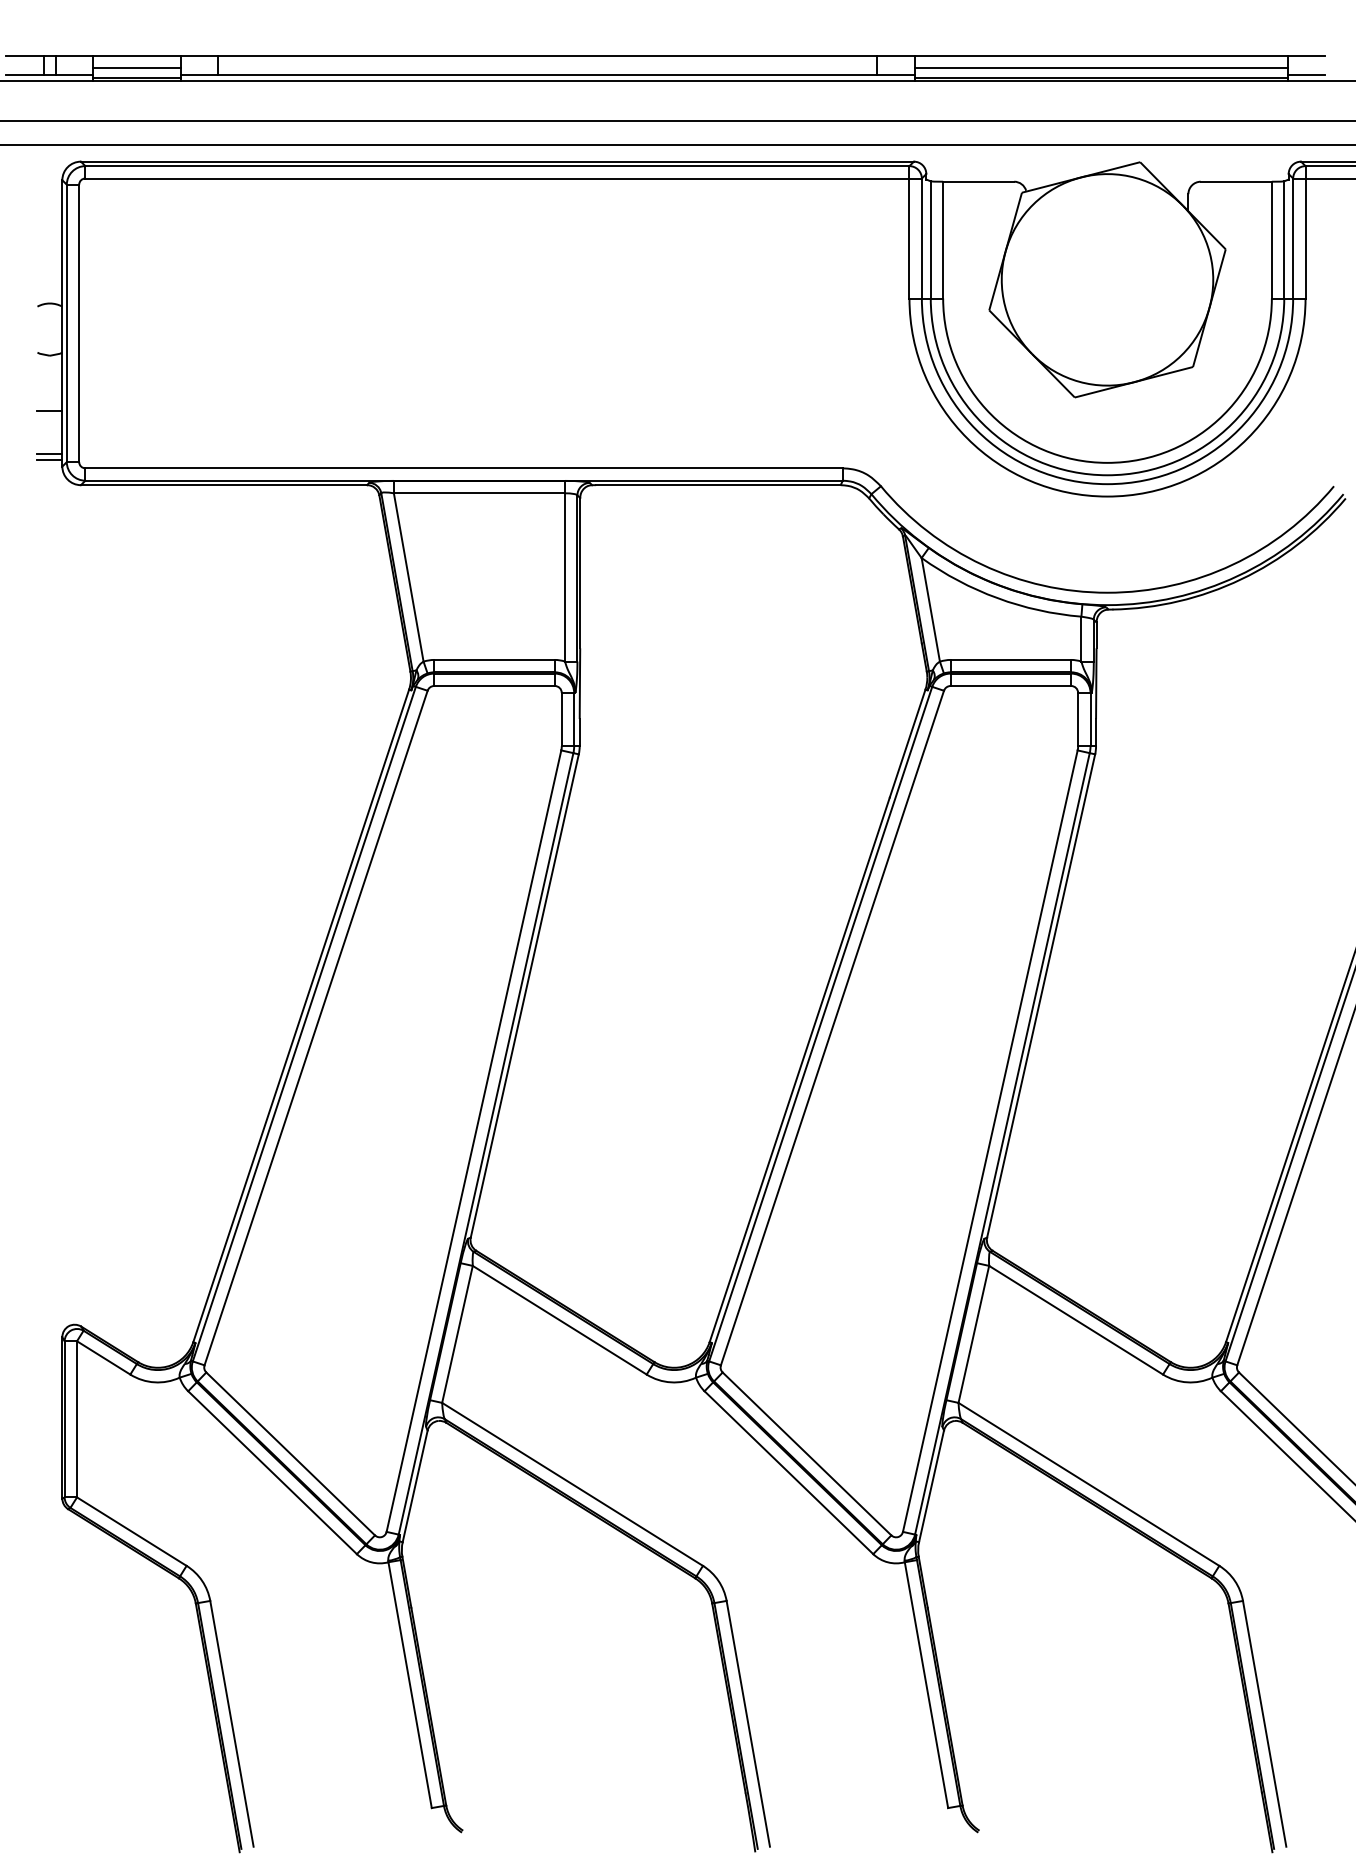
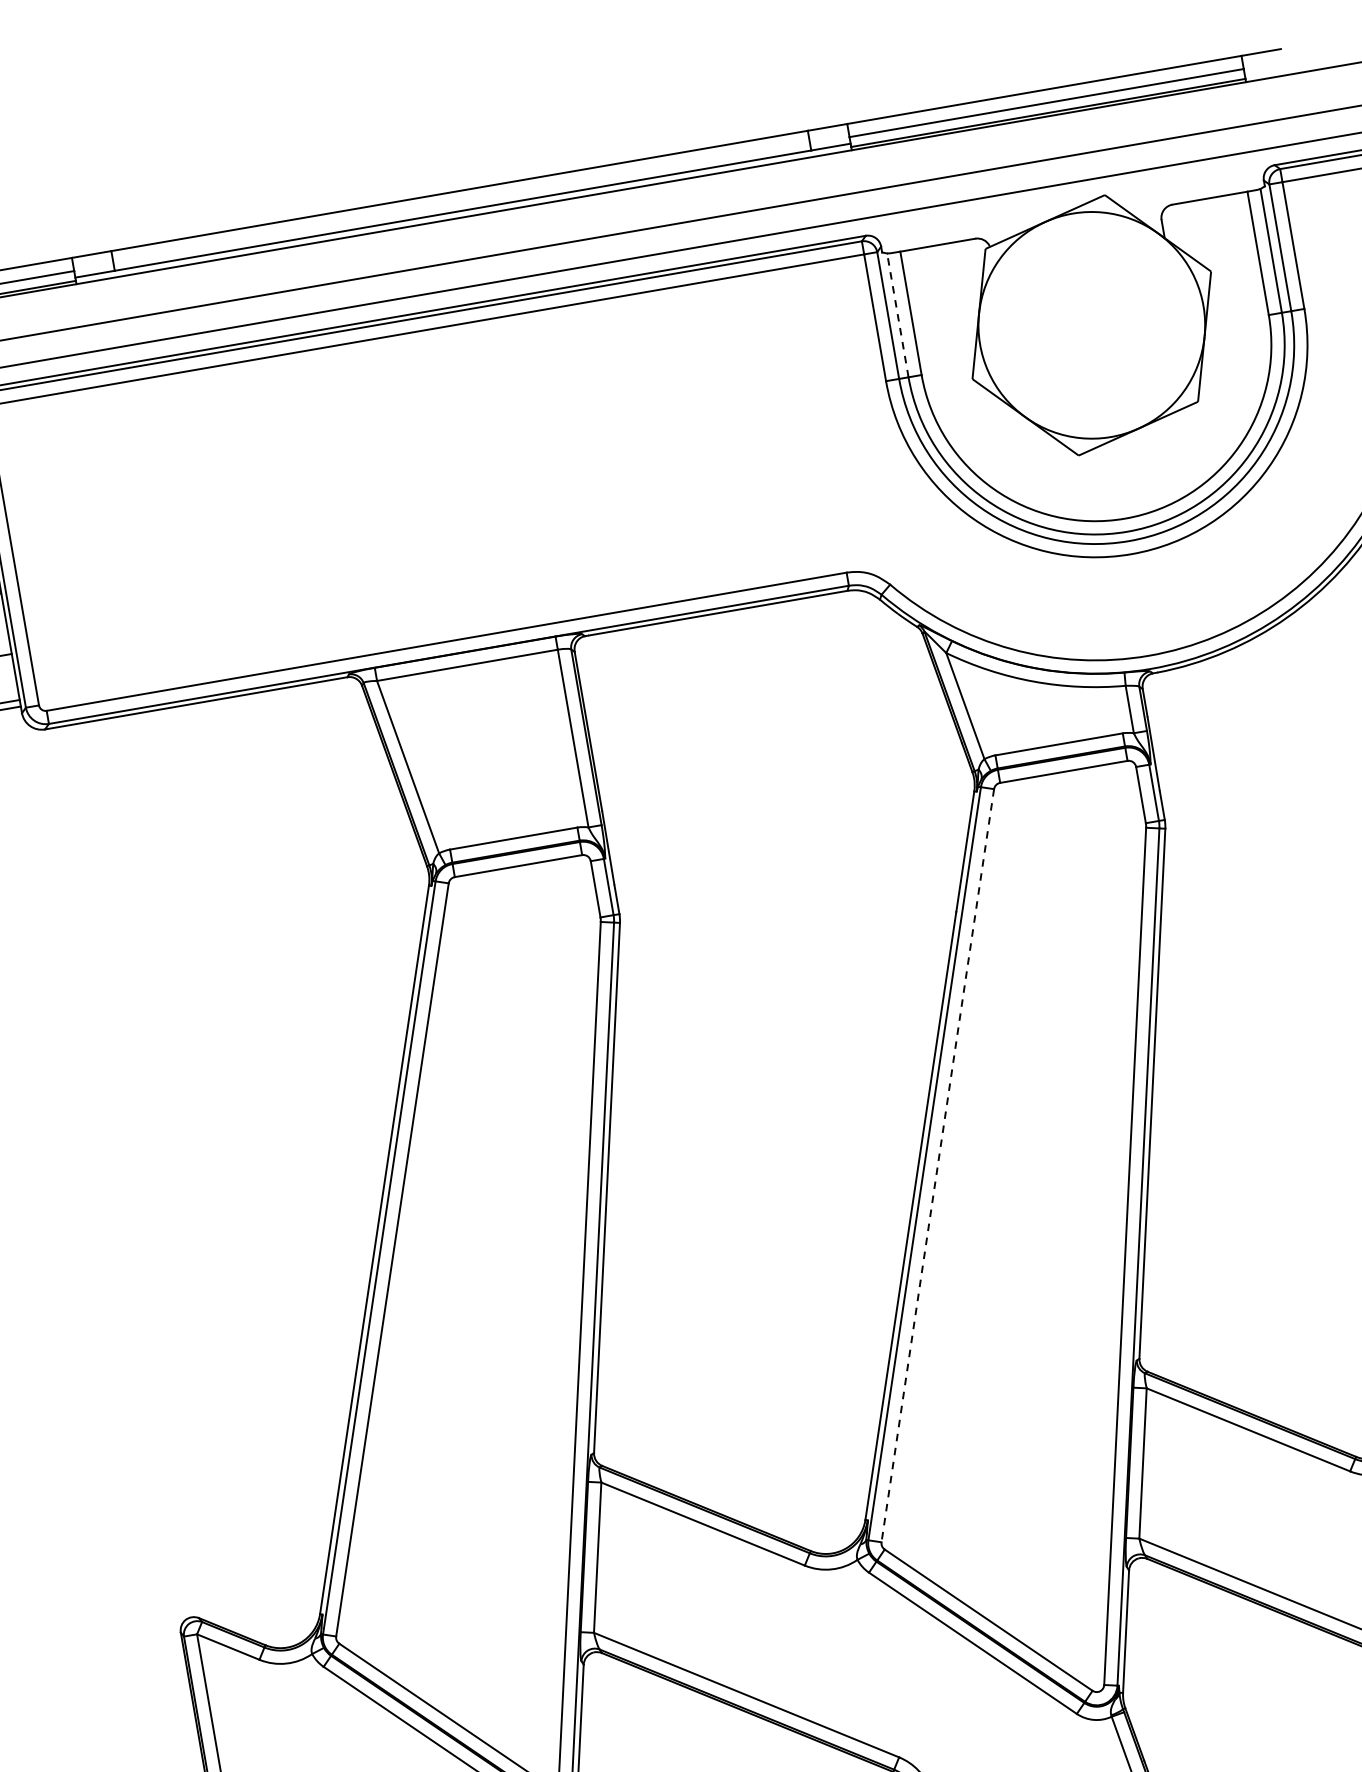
line: (1306, 74) -> (1264, 72), removed
line: (930, 239) -> (897, 315), solid -> dashed
line: (832, 1028) -> (937, 1166), solid -> dashed

